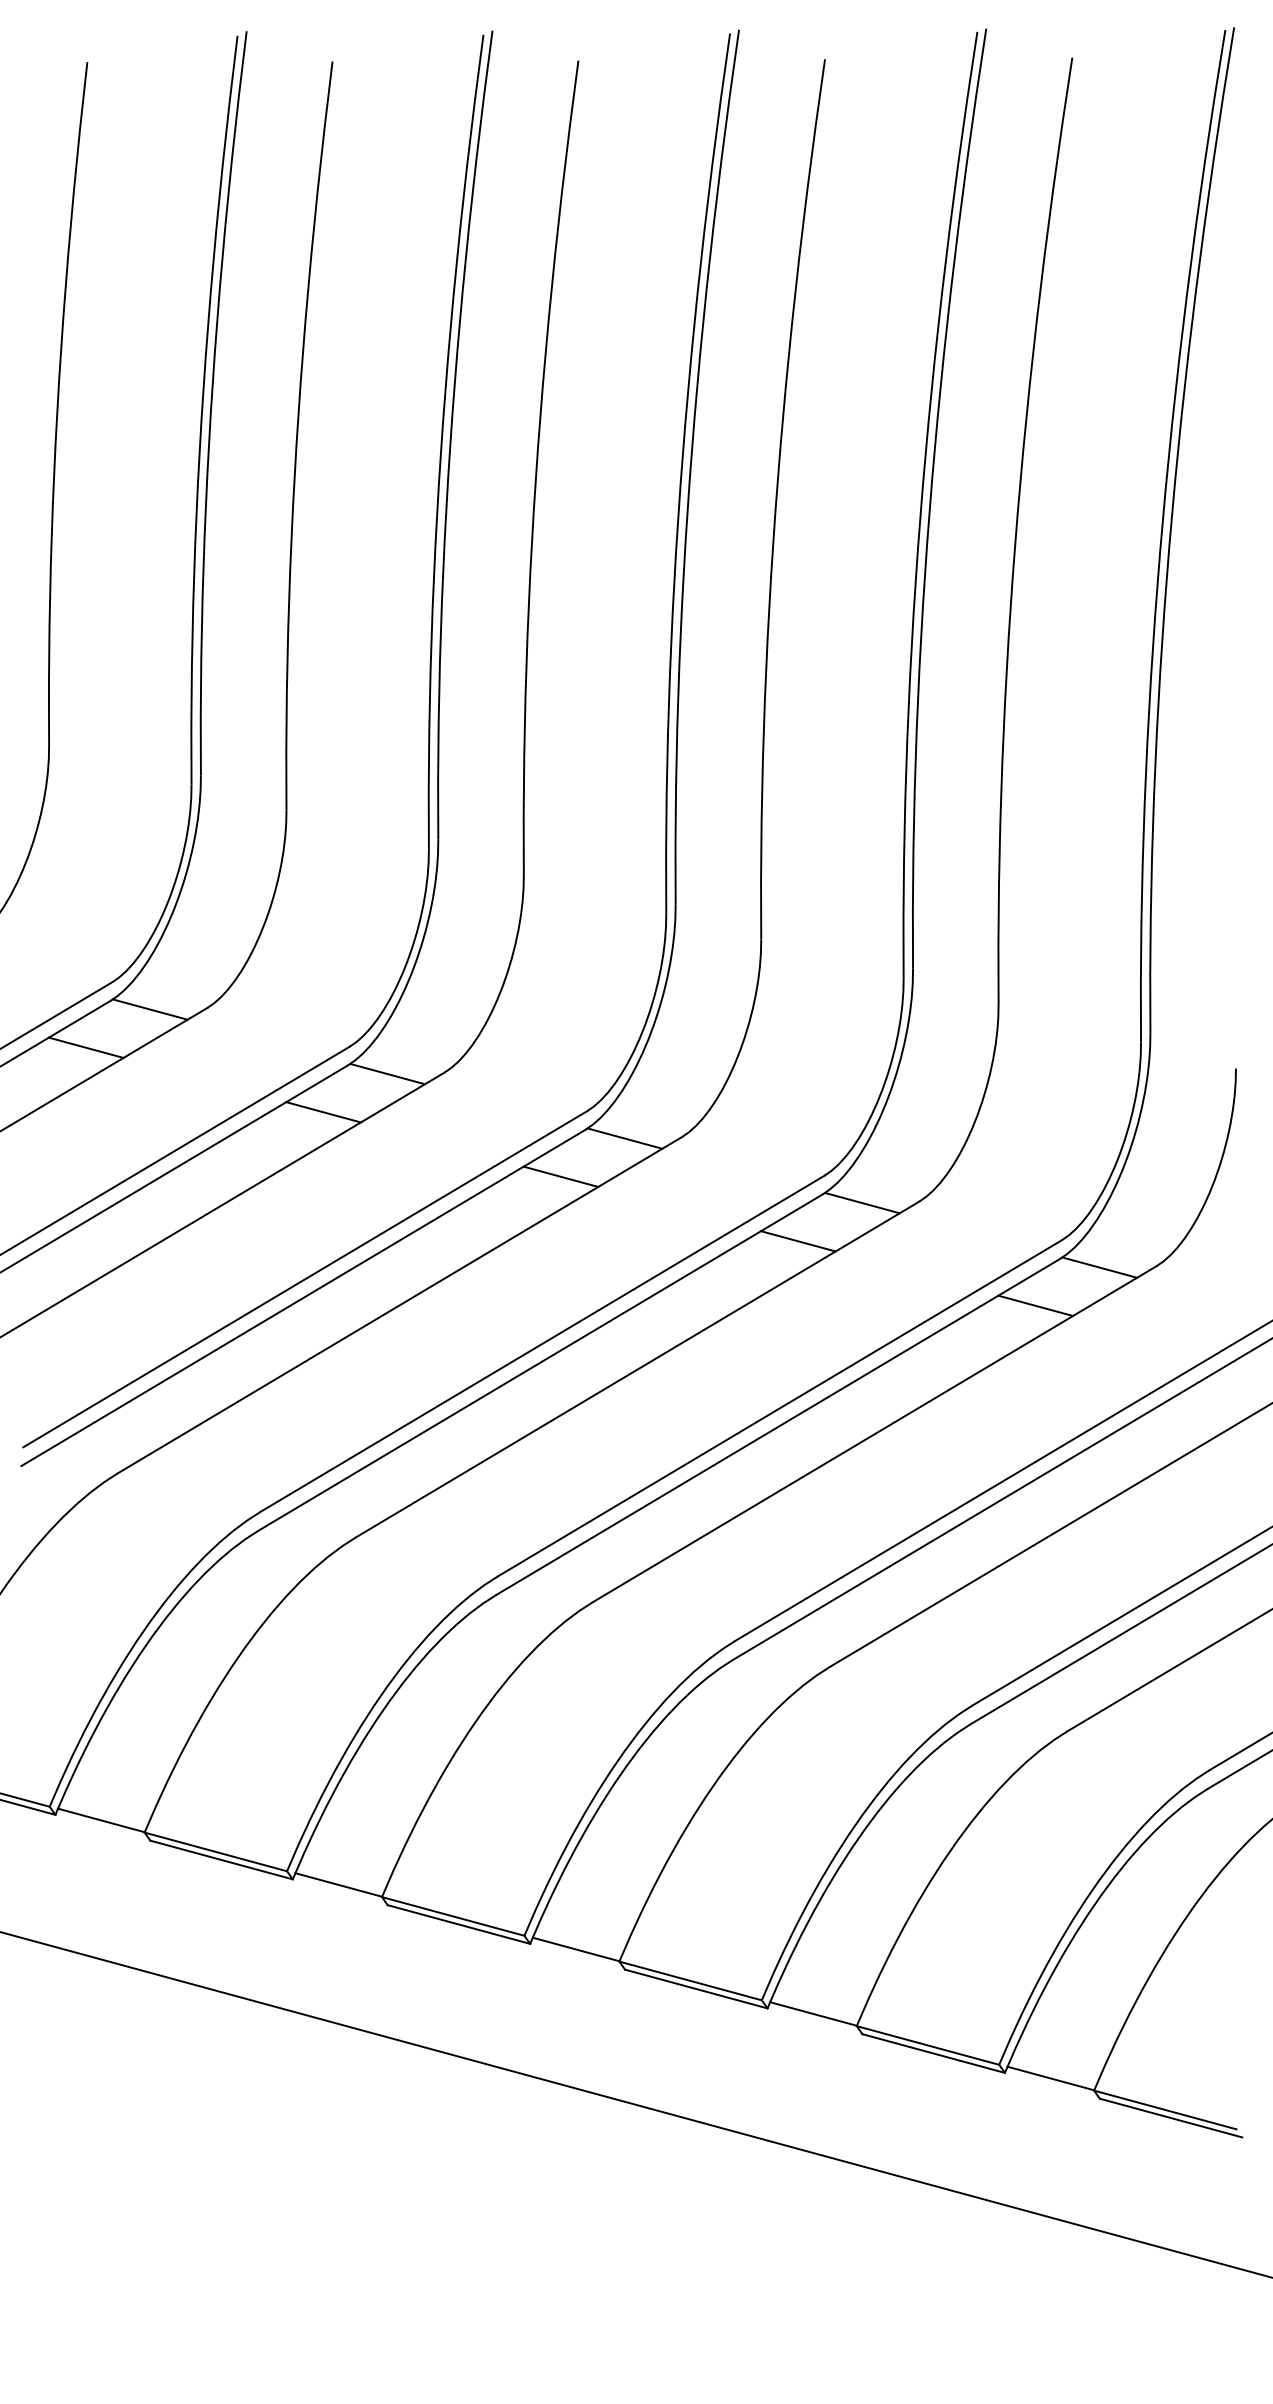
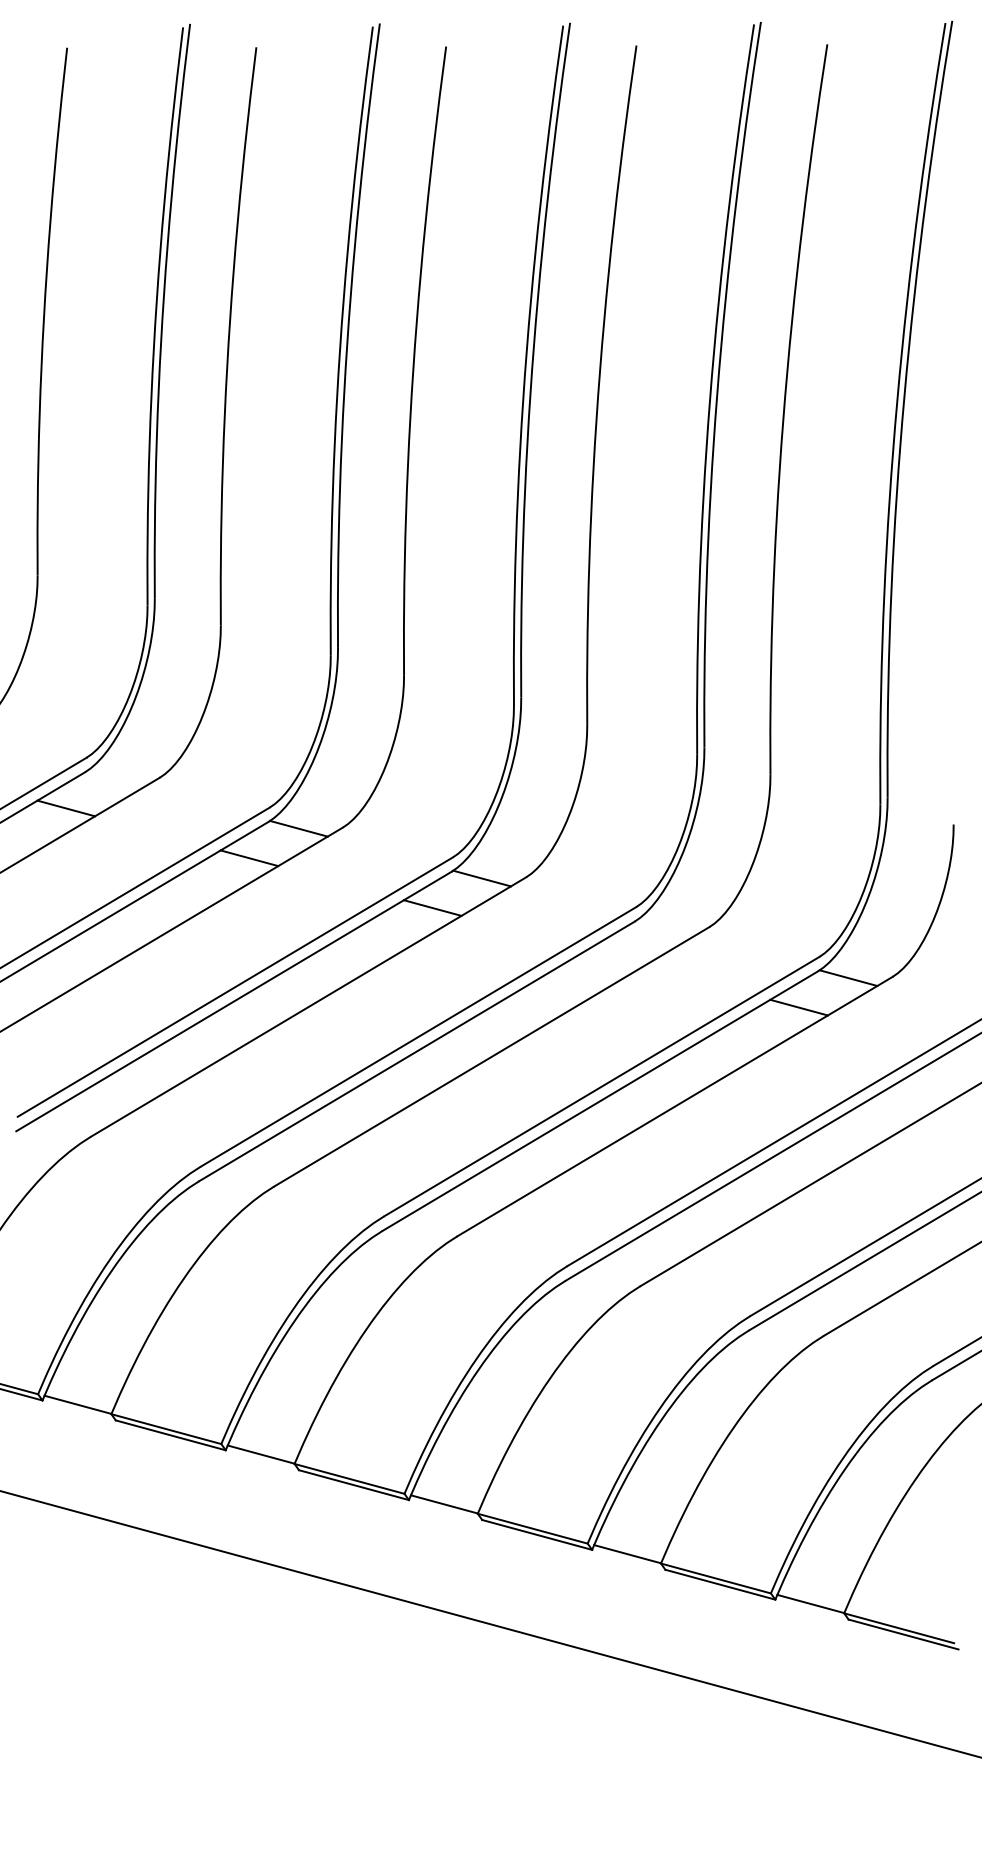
line: (149, 1009) -> (115, 778), removed
line: (862, 1202) -> (665, 927), removed
line: (798, 1241) -> (616, 957), removed

